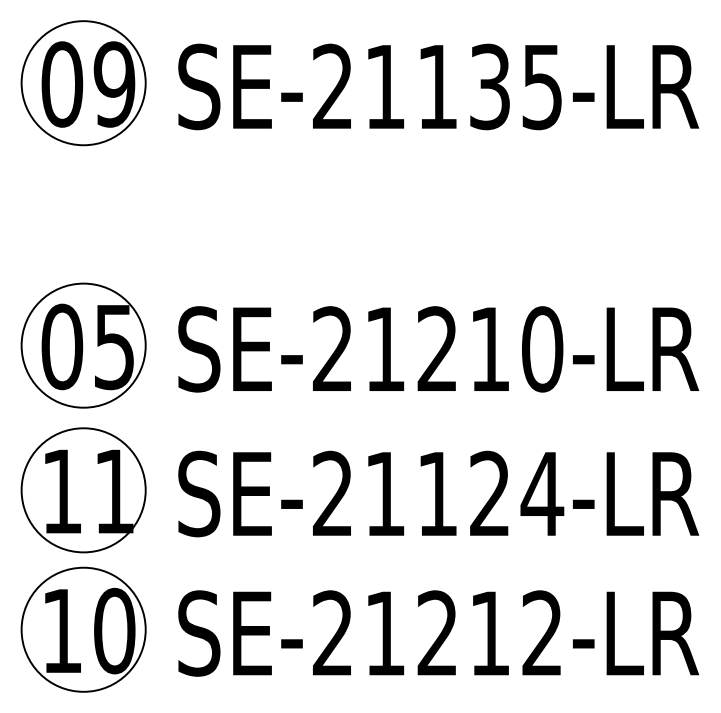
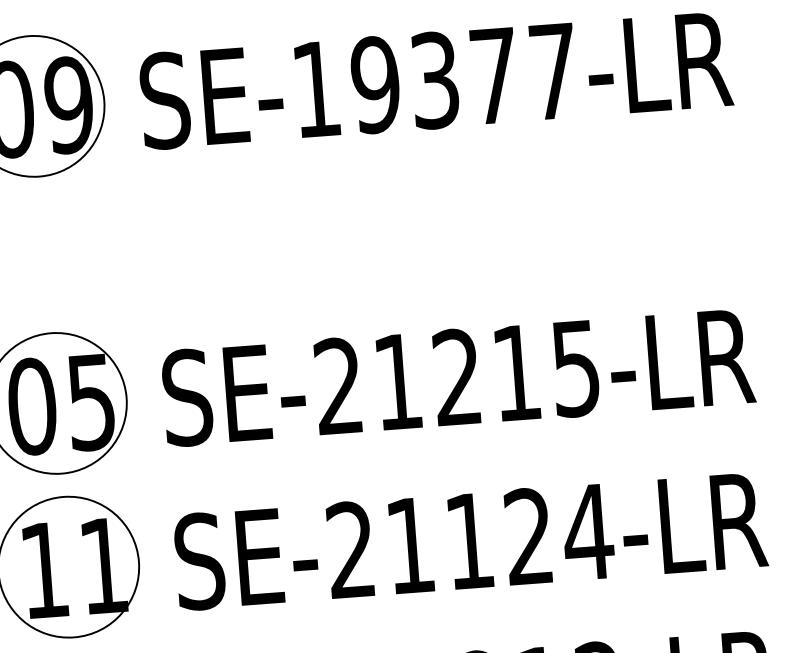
text: (437, 86) -> (434, 80), SE-21135-LR -> SE-19377-LR
text: (542, 349) -> (576, 368), SE-21210-LR -> SE-21215-LR

